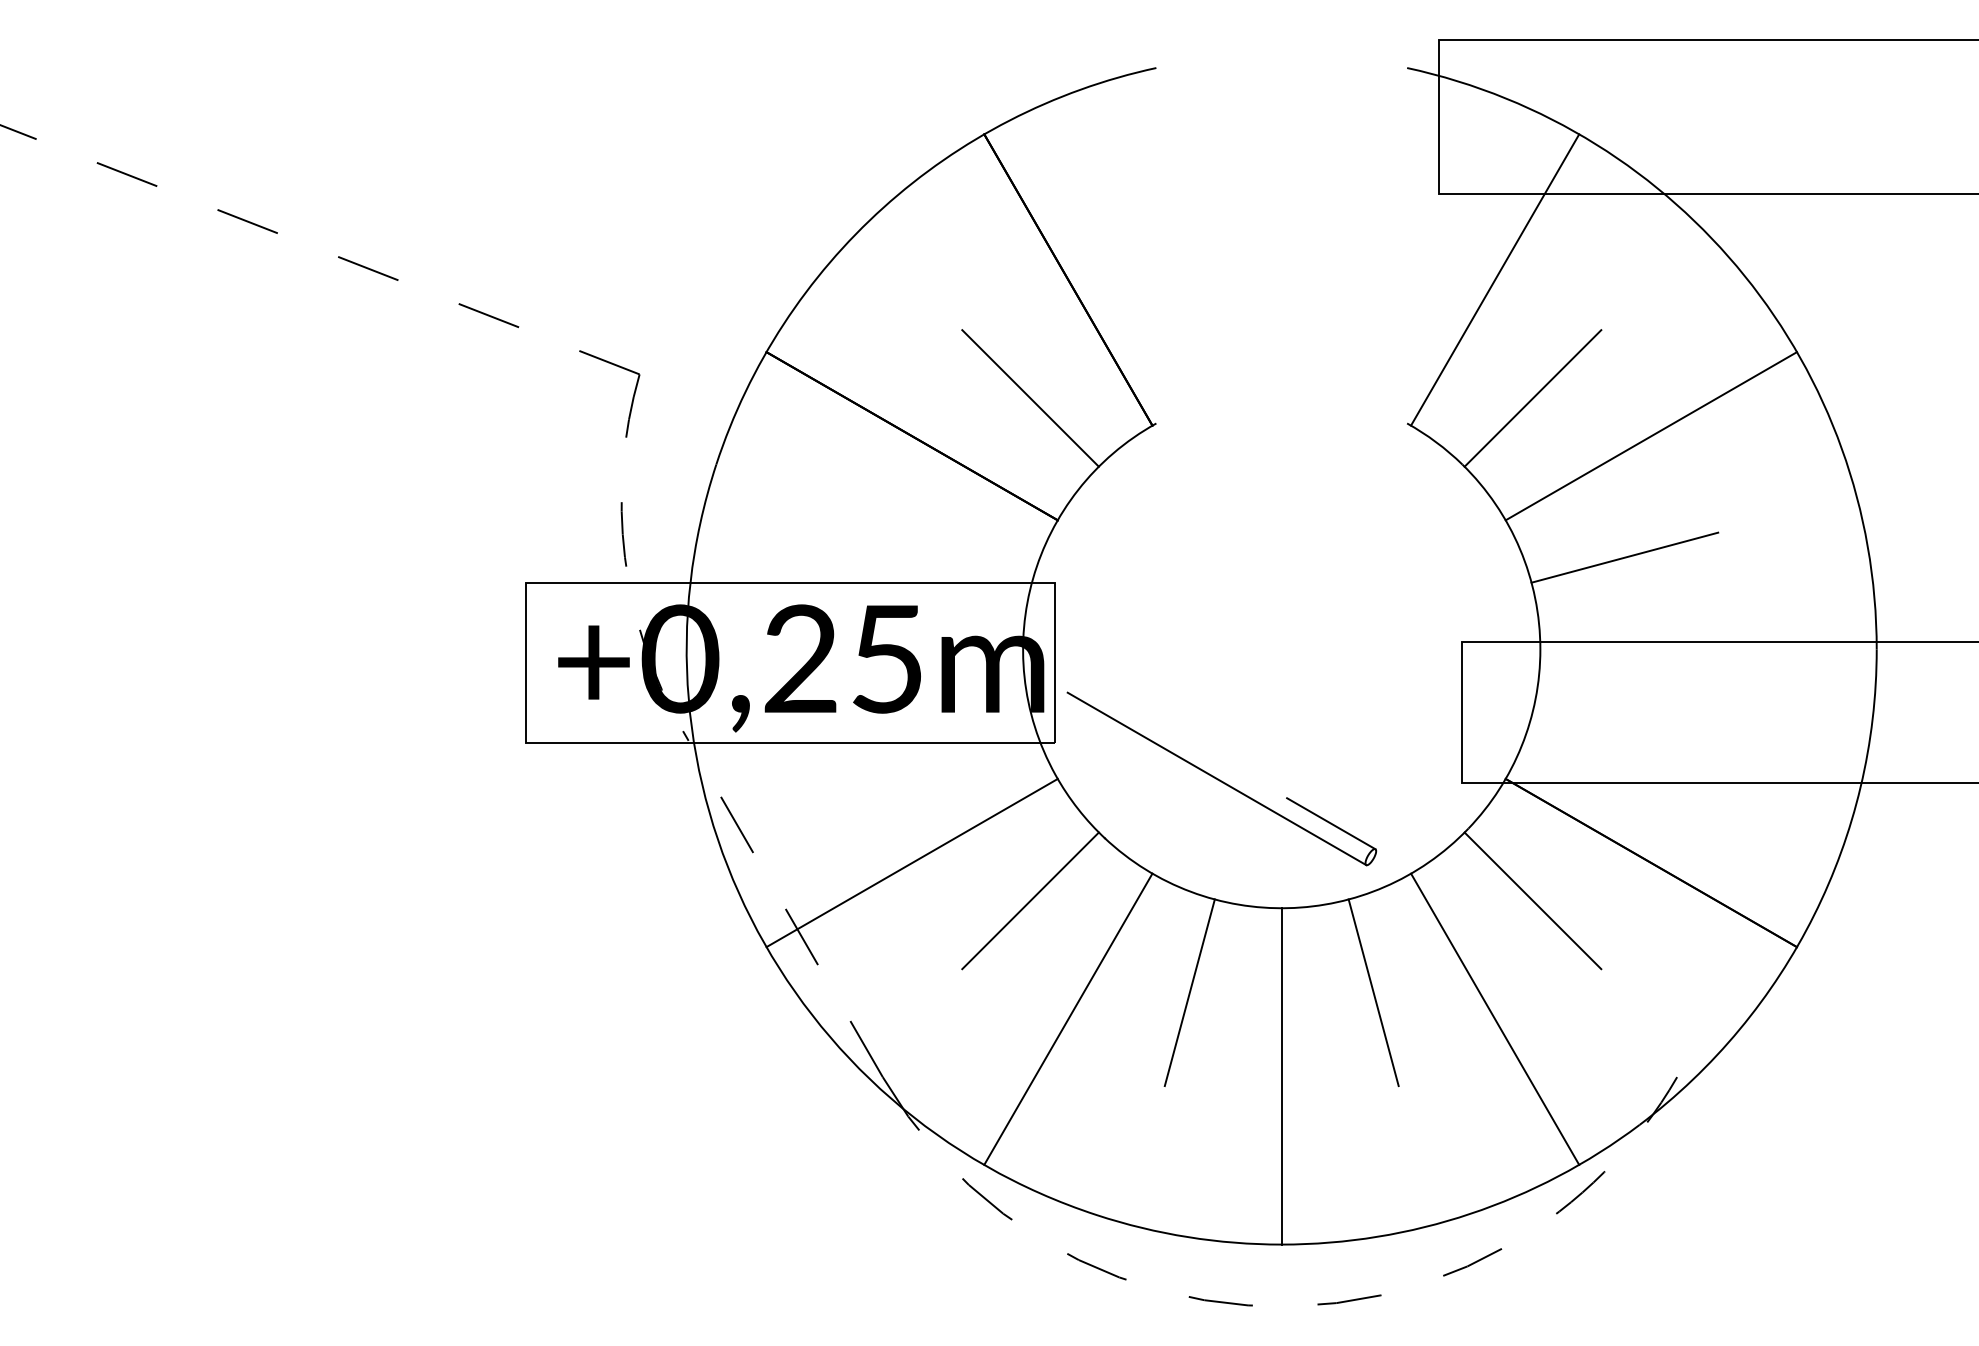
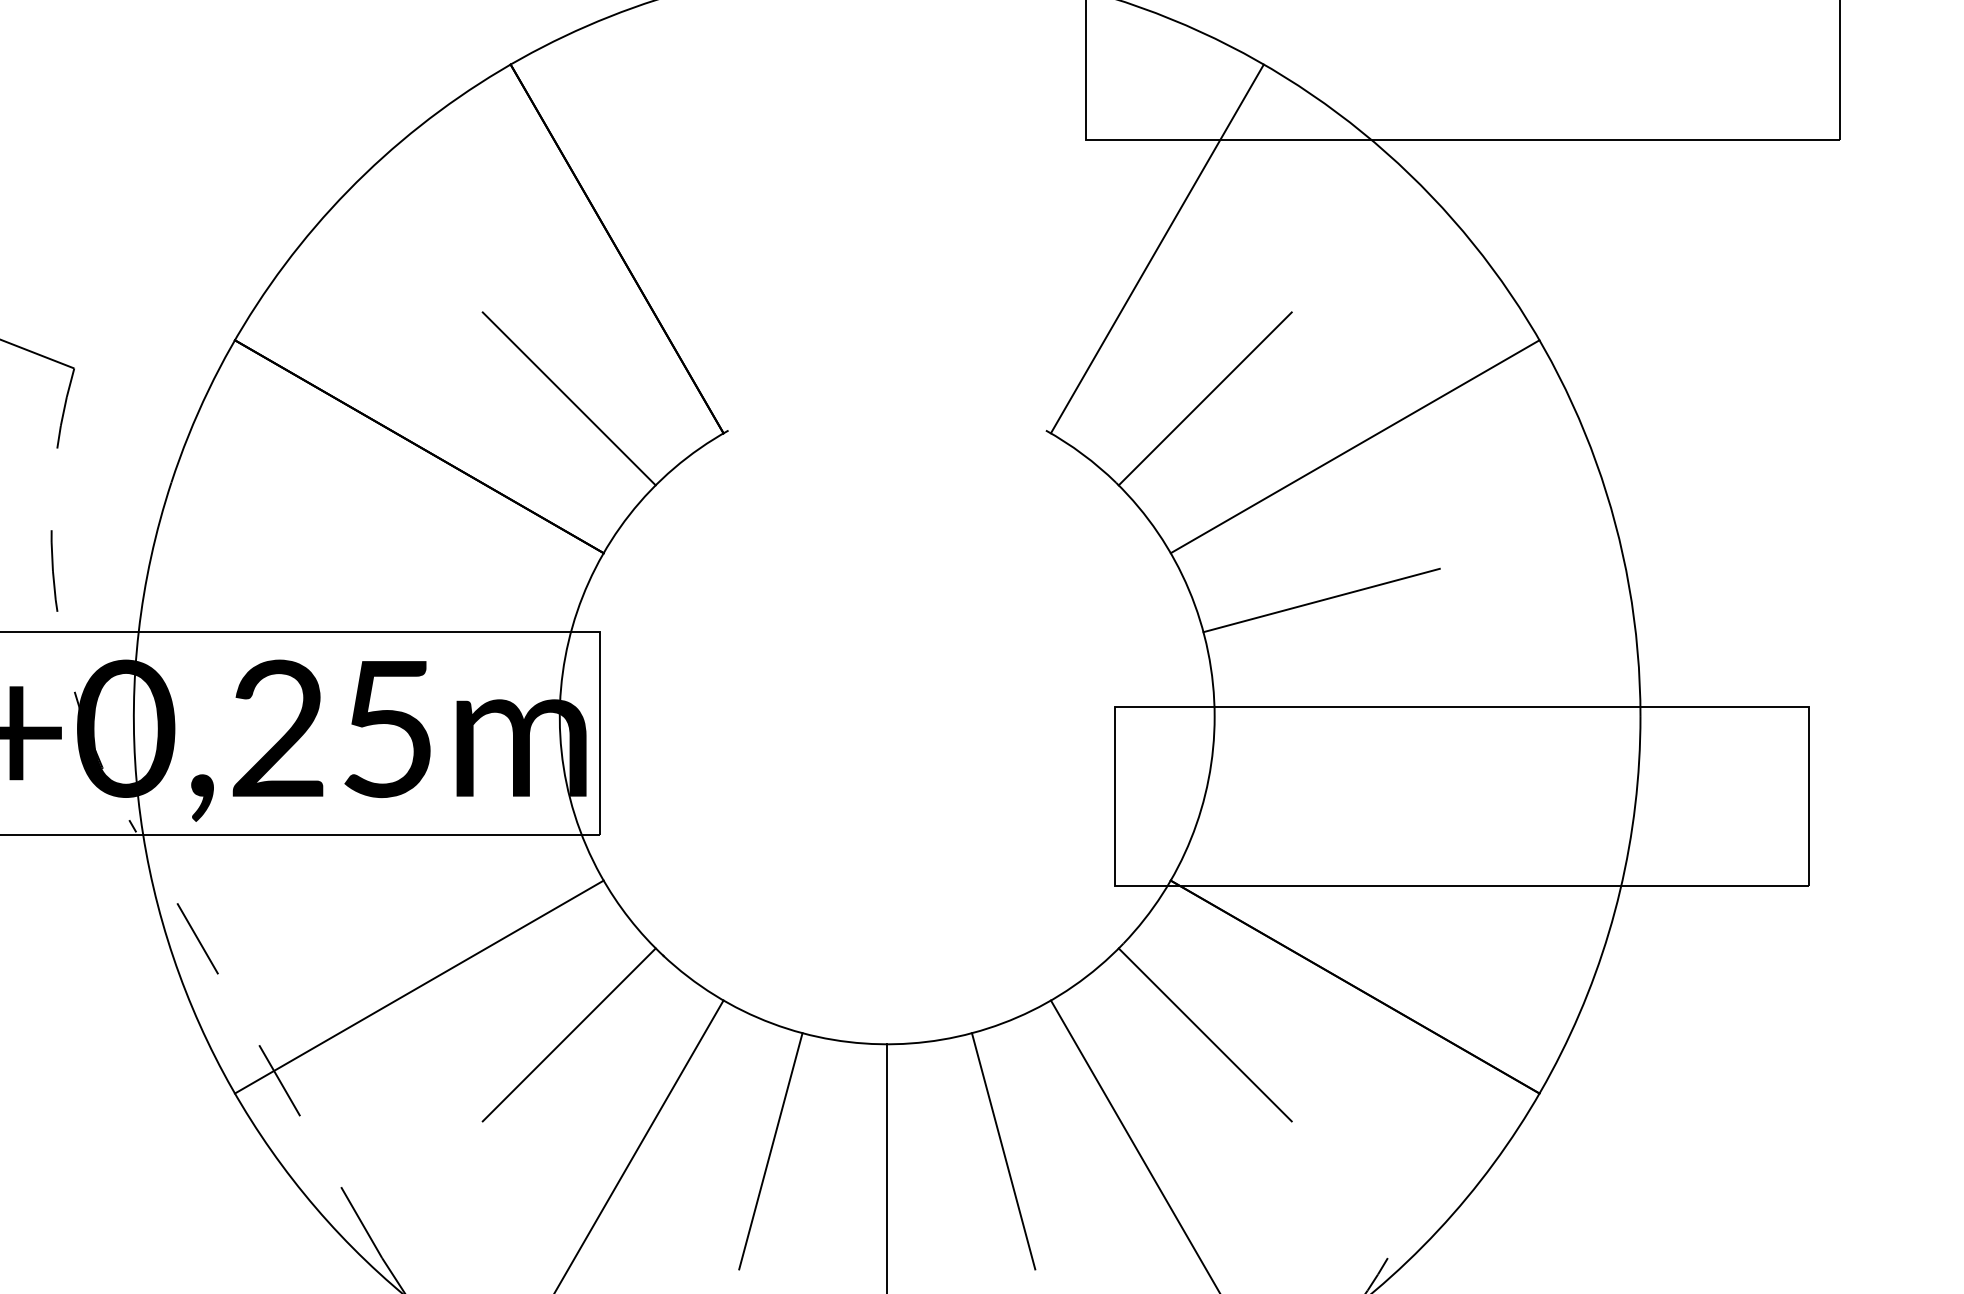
part: (1221, 778) -> (810, 880), removed

